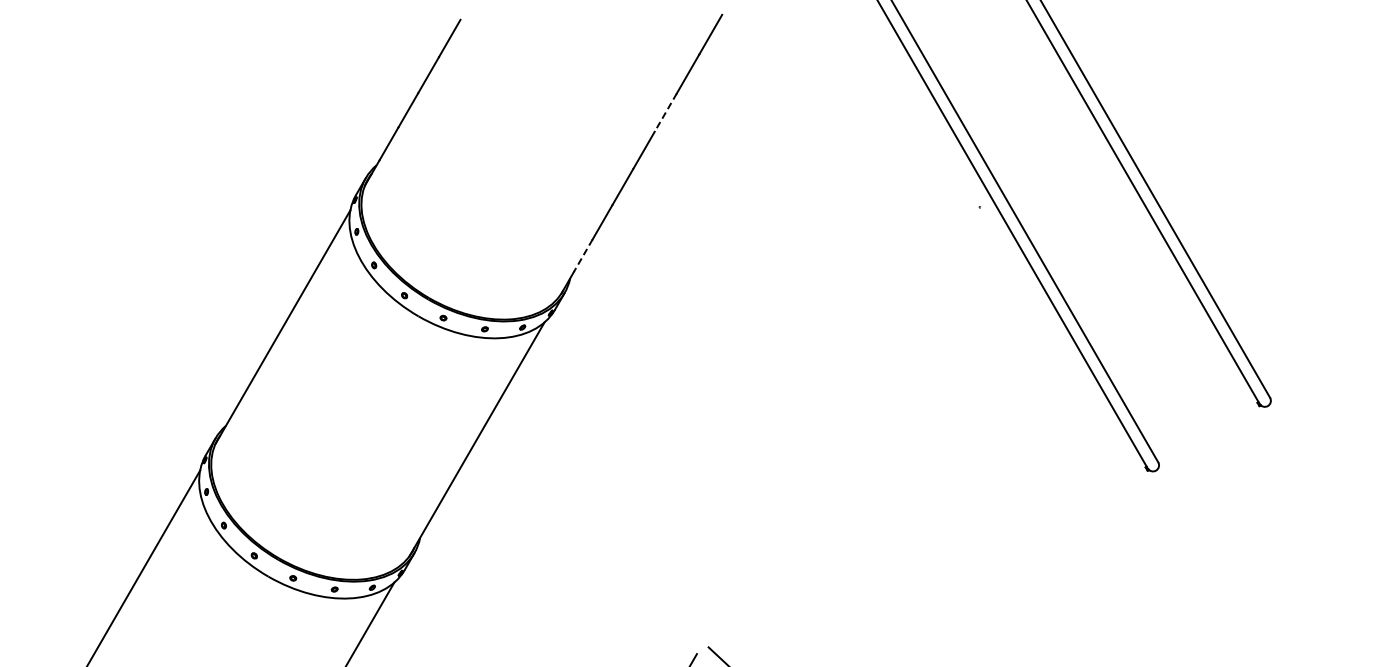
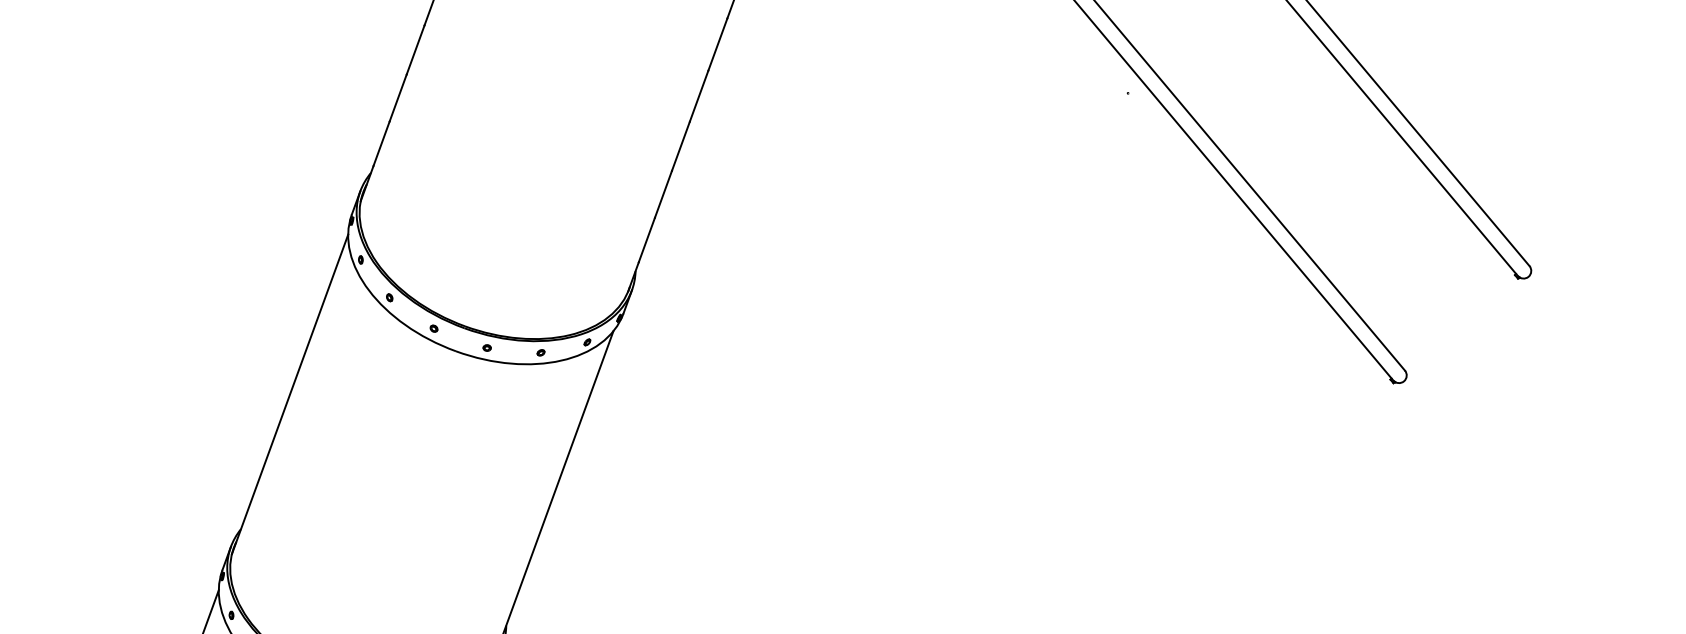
line: (665, 113) -> (717, 45), dashed -> solid
line: (583, 255) -> (647, 239), dashed -> solid

